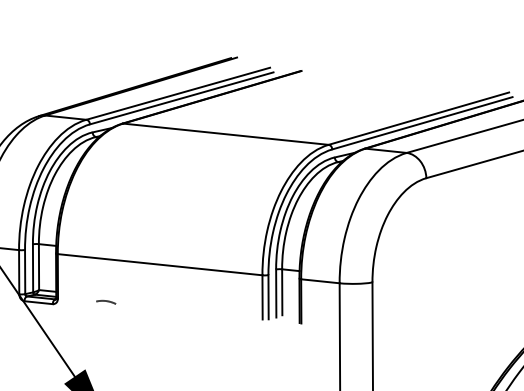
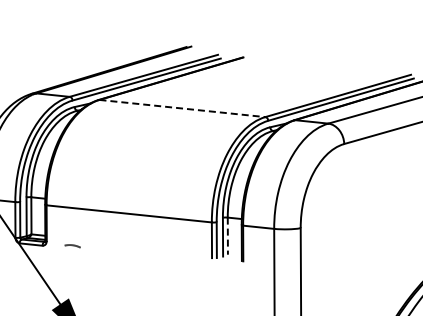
line: (226, 134) -> (182, 108), solid -> dashed
line: (281, 292) -> (227, 236), solid -> dashed
curve: (105, 302) -> (72, 246), moved

